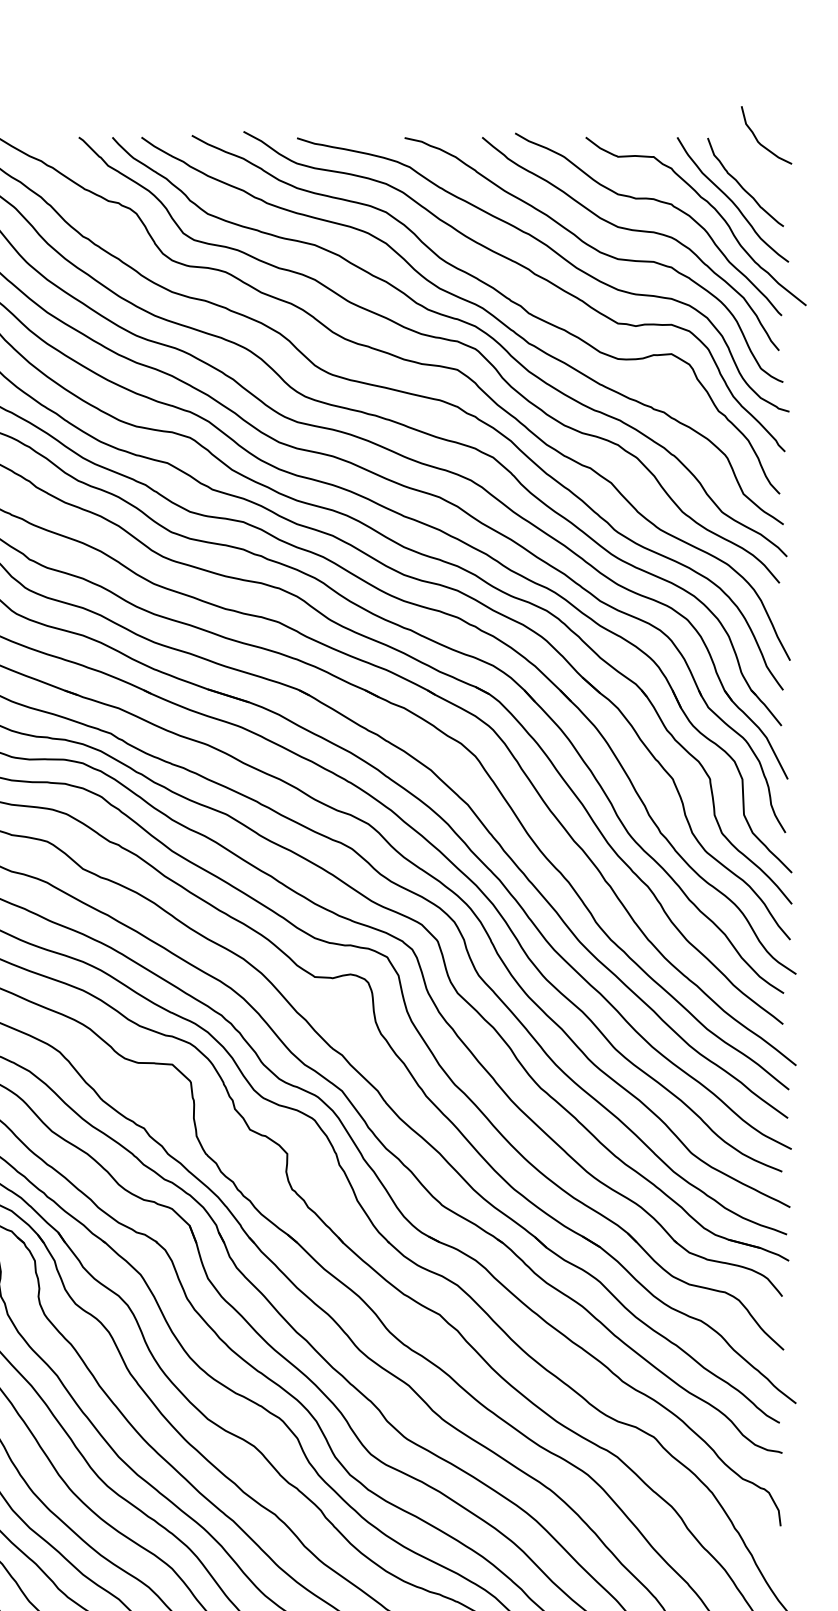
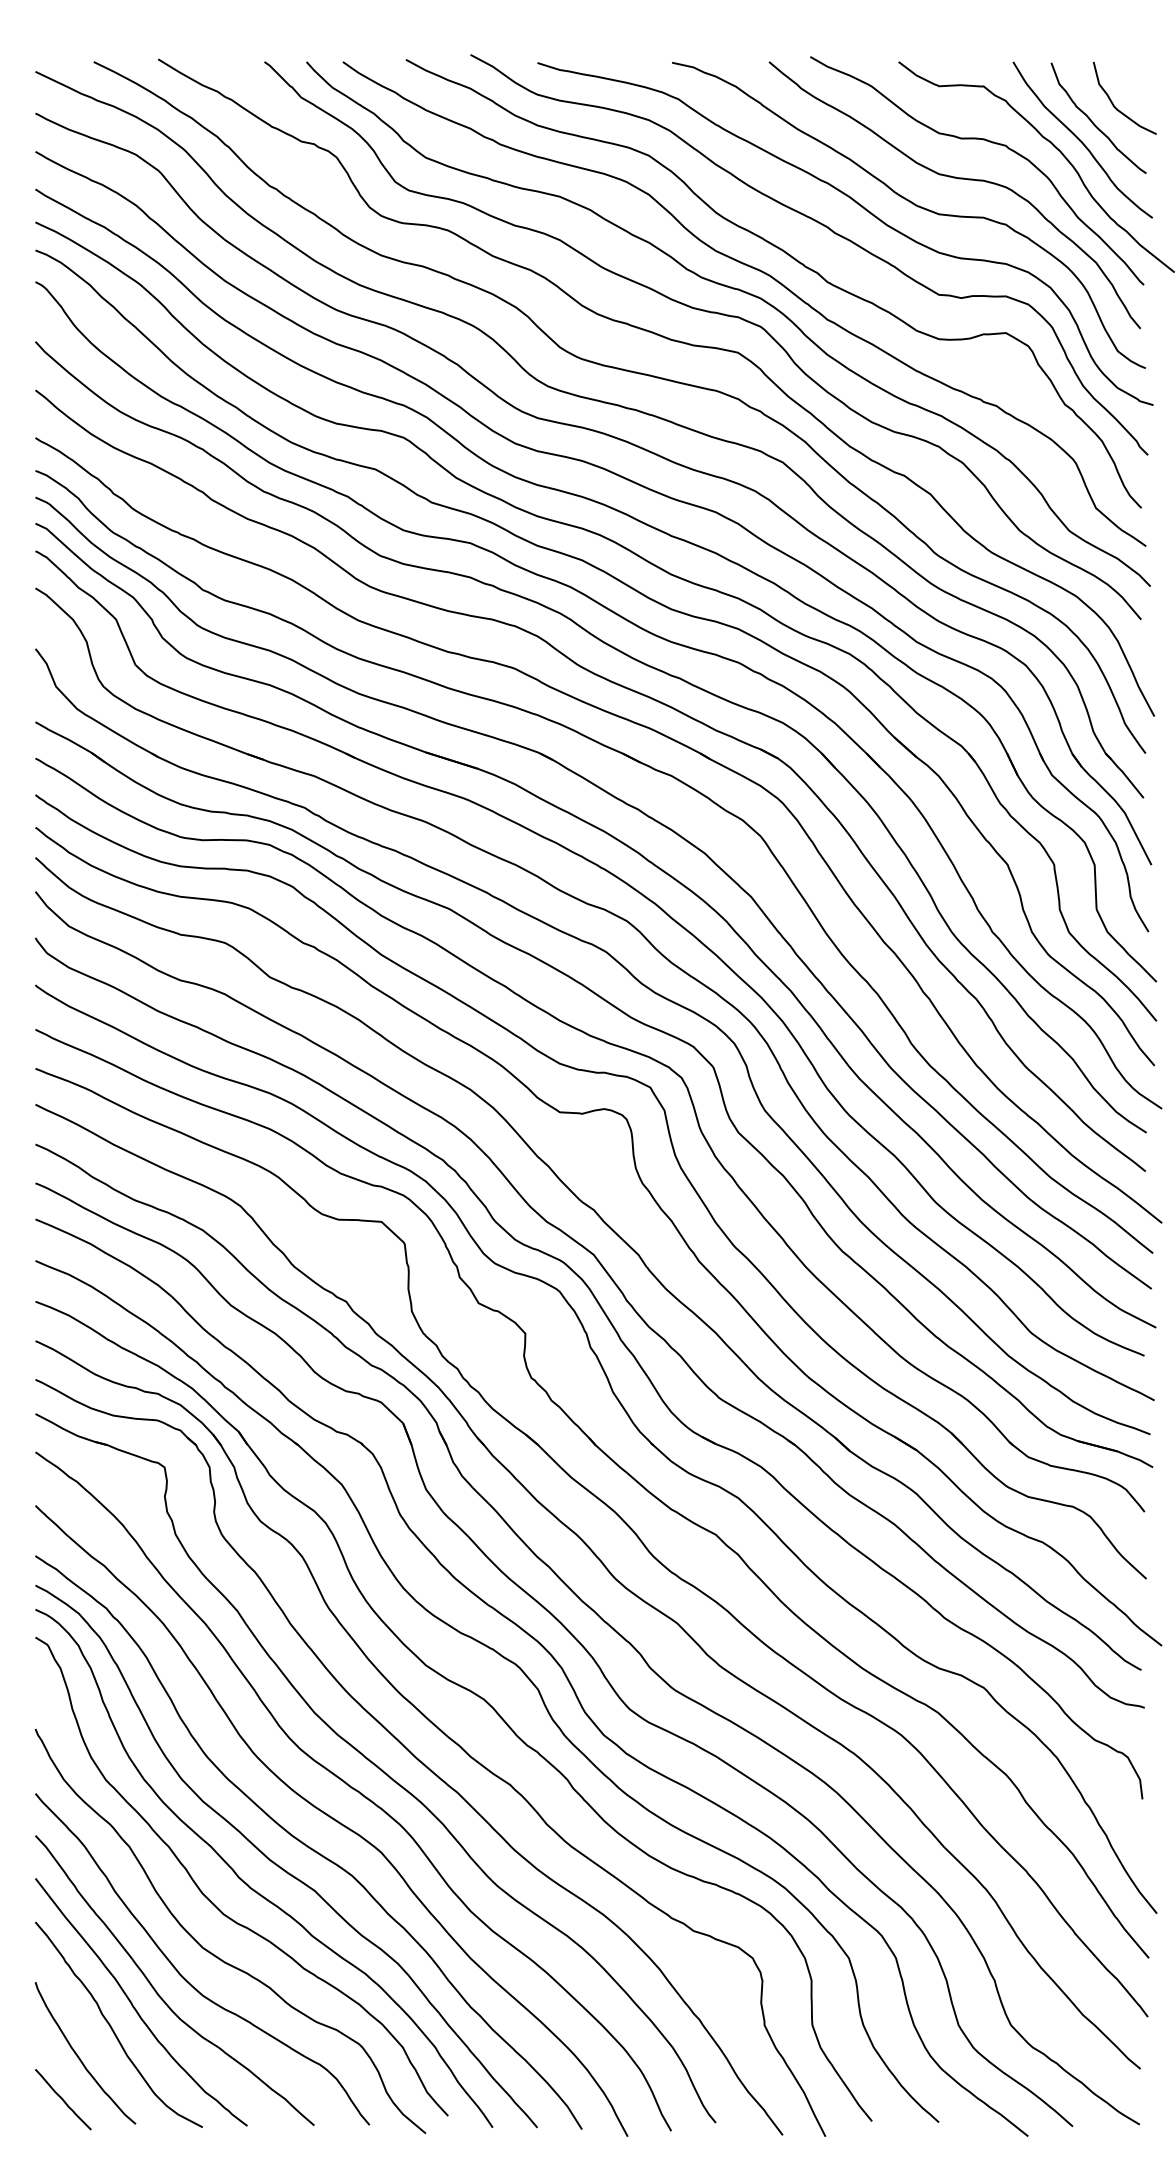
curve: (757, 139) -> (1113, 103), moved

